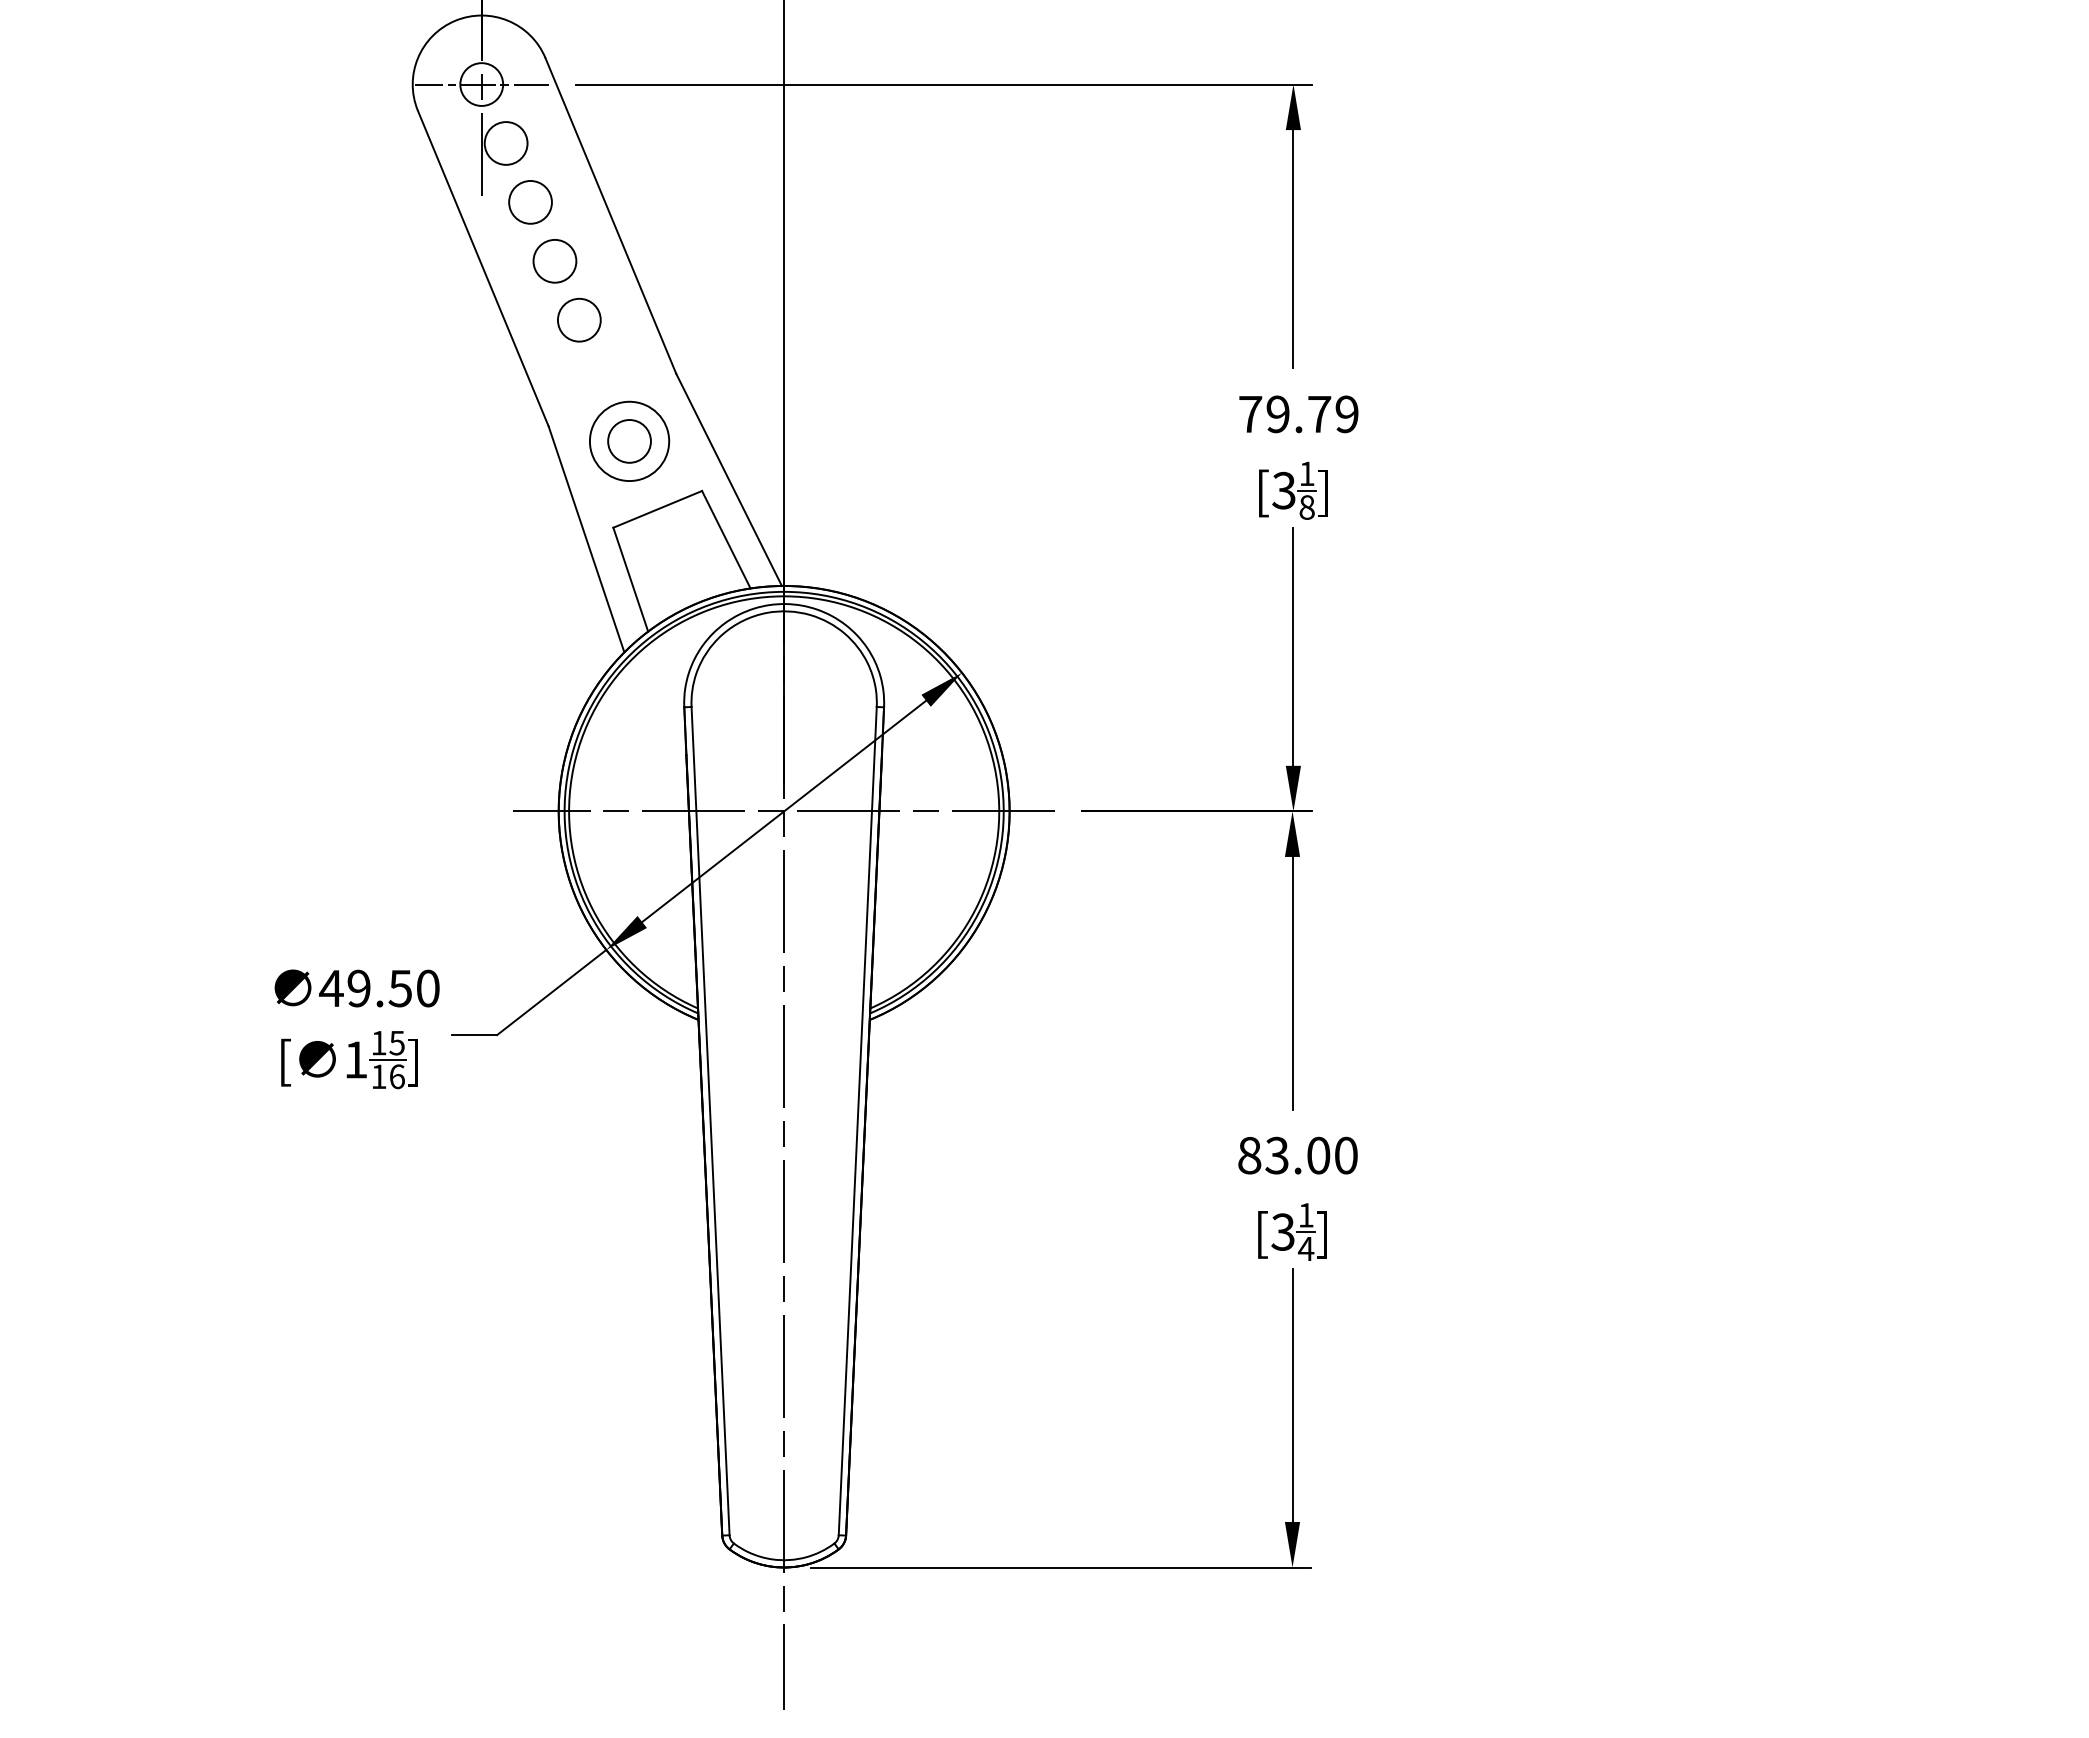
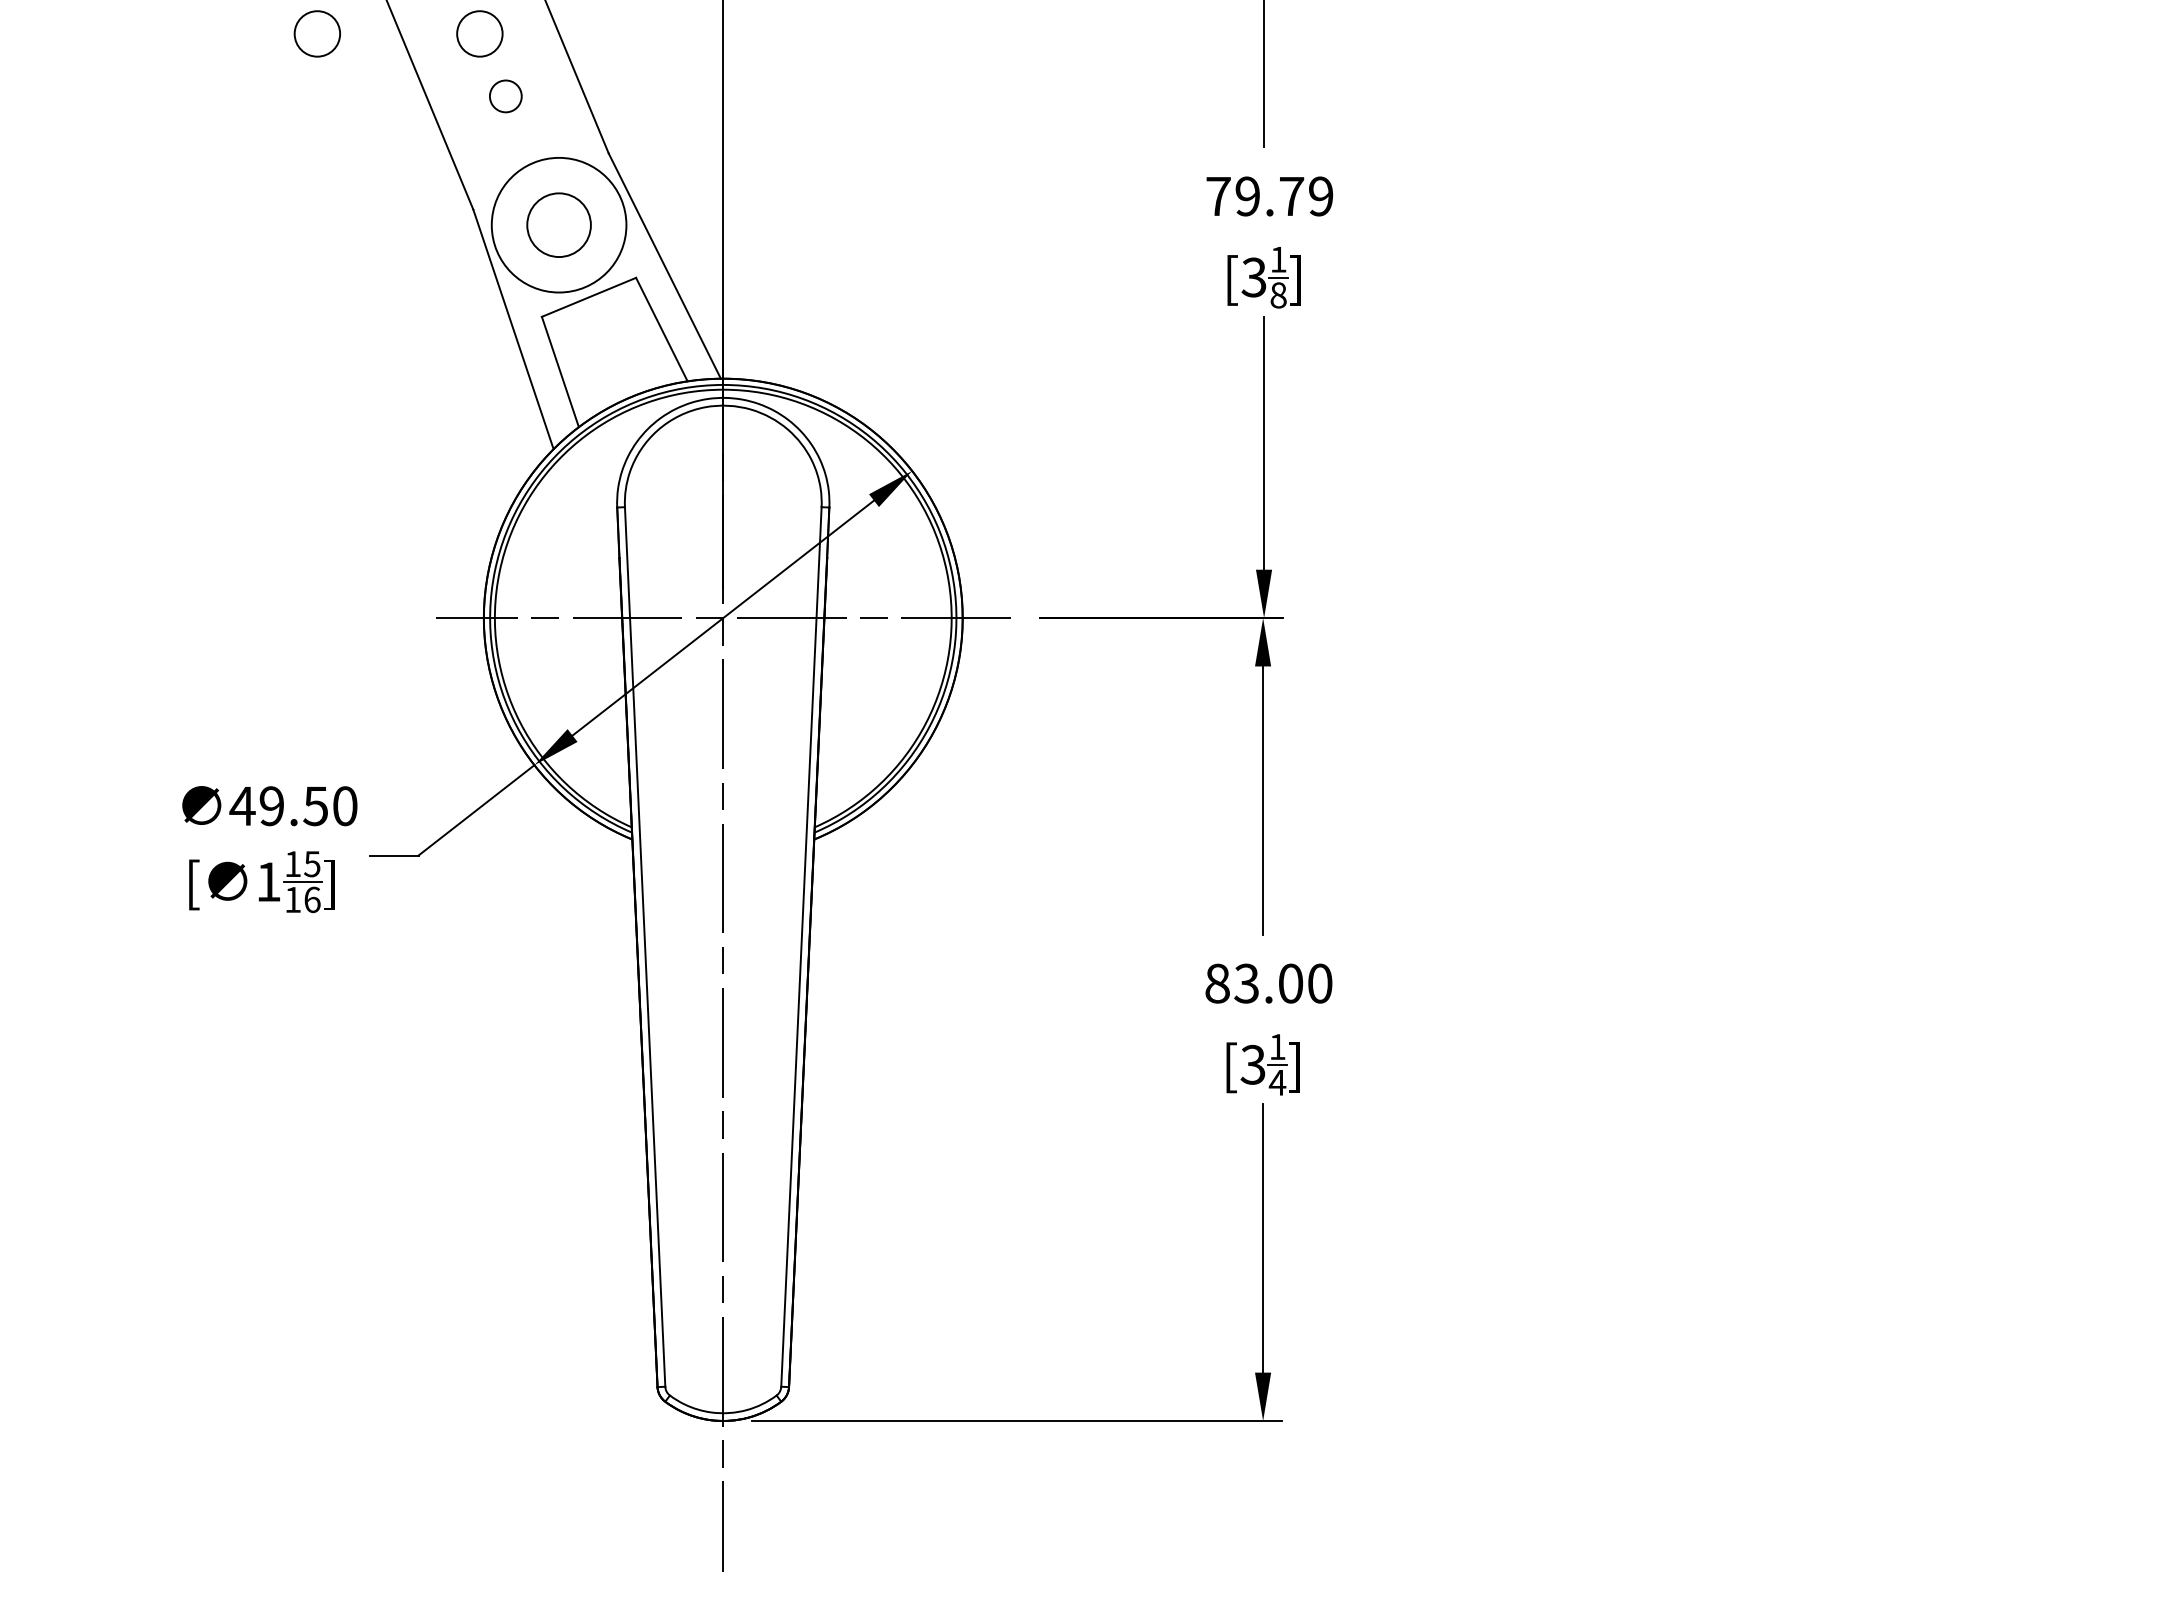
circle: (401, 261) -> (316, 34), added
circle: (579, 319) -> (505, 95), size x0.7
circle: (629, 441) -> (559, 225), size x1.4
circle: (629, 441) -> (559, 225), size x1.6

